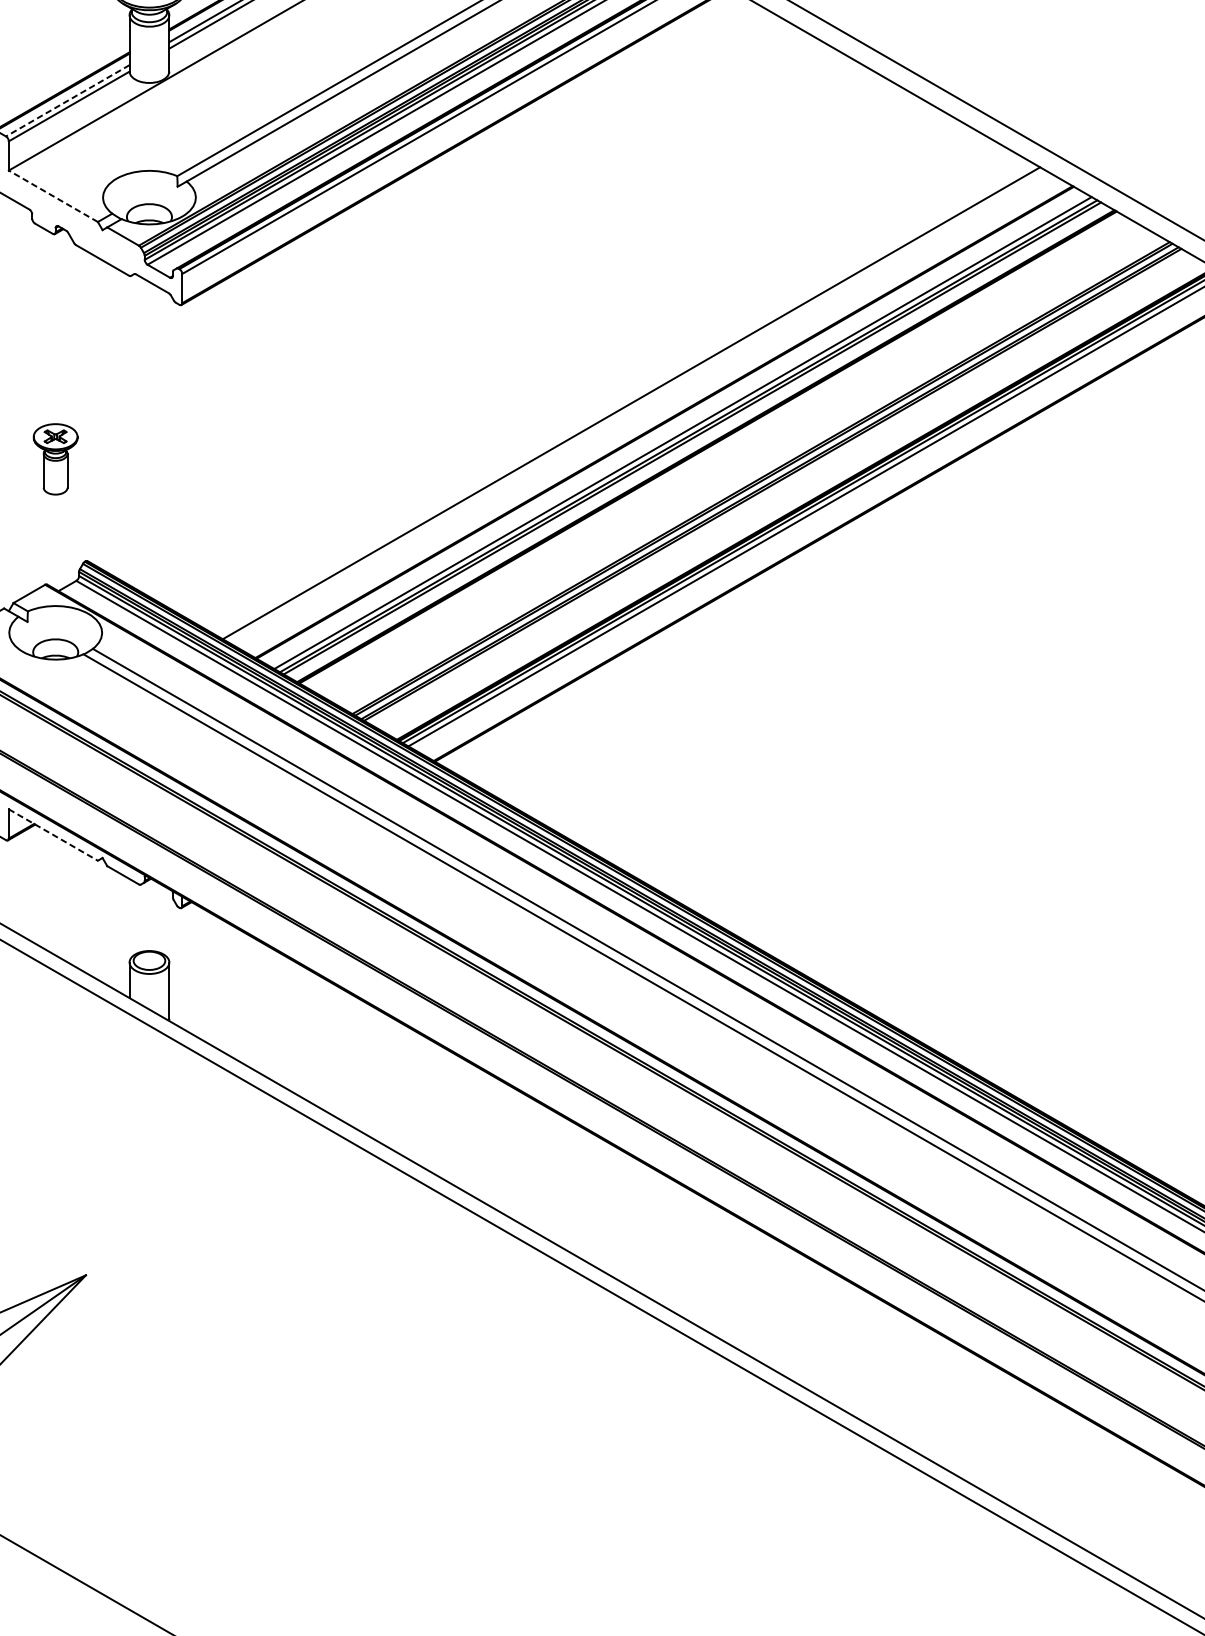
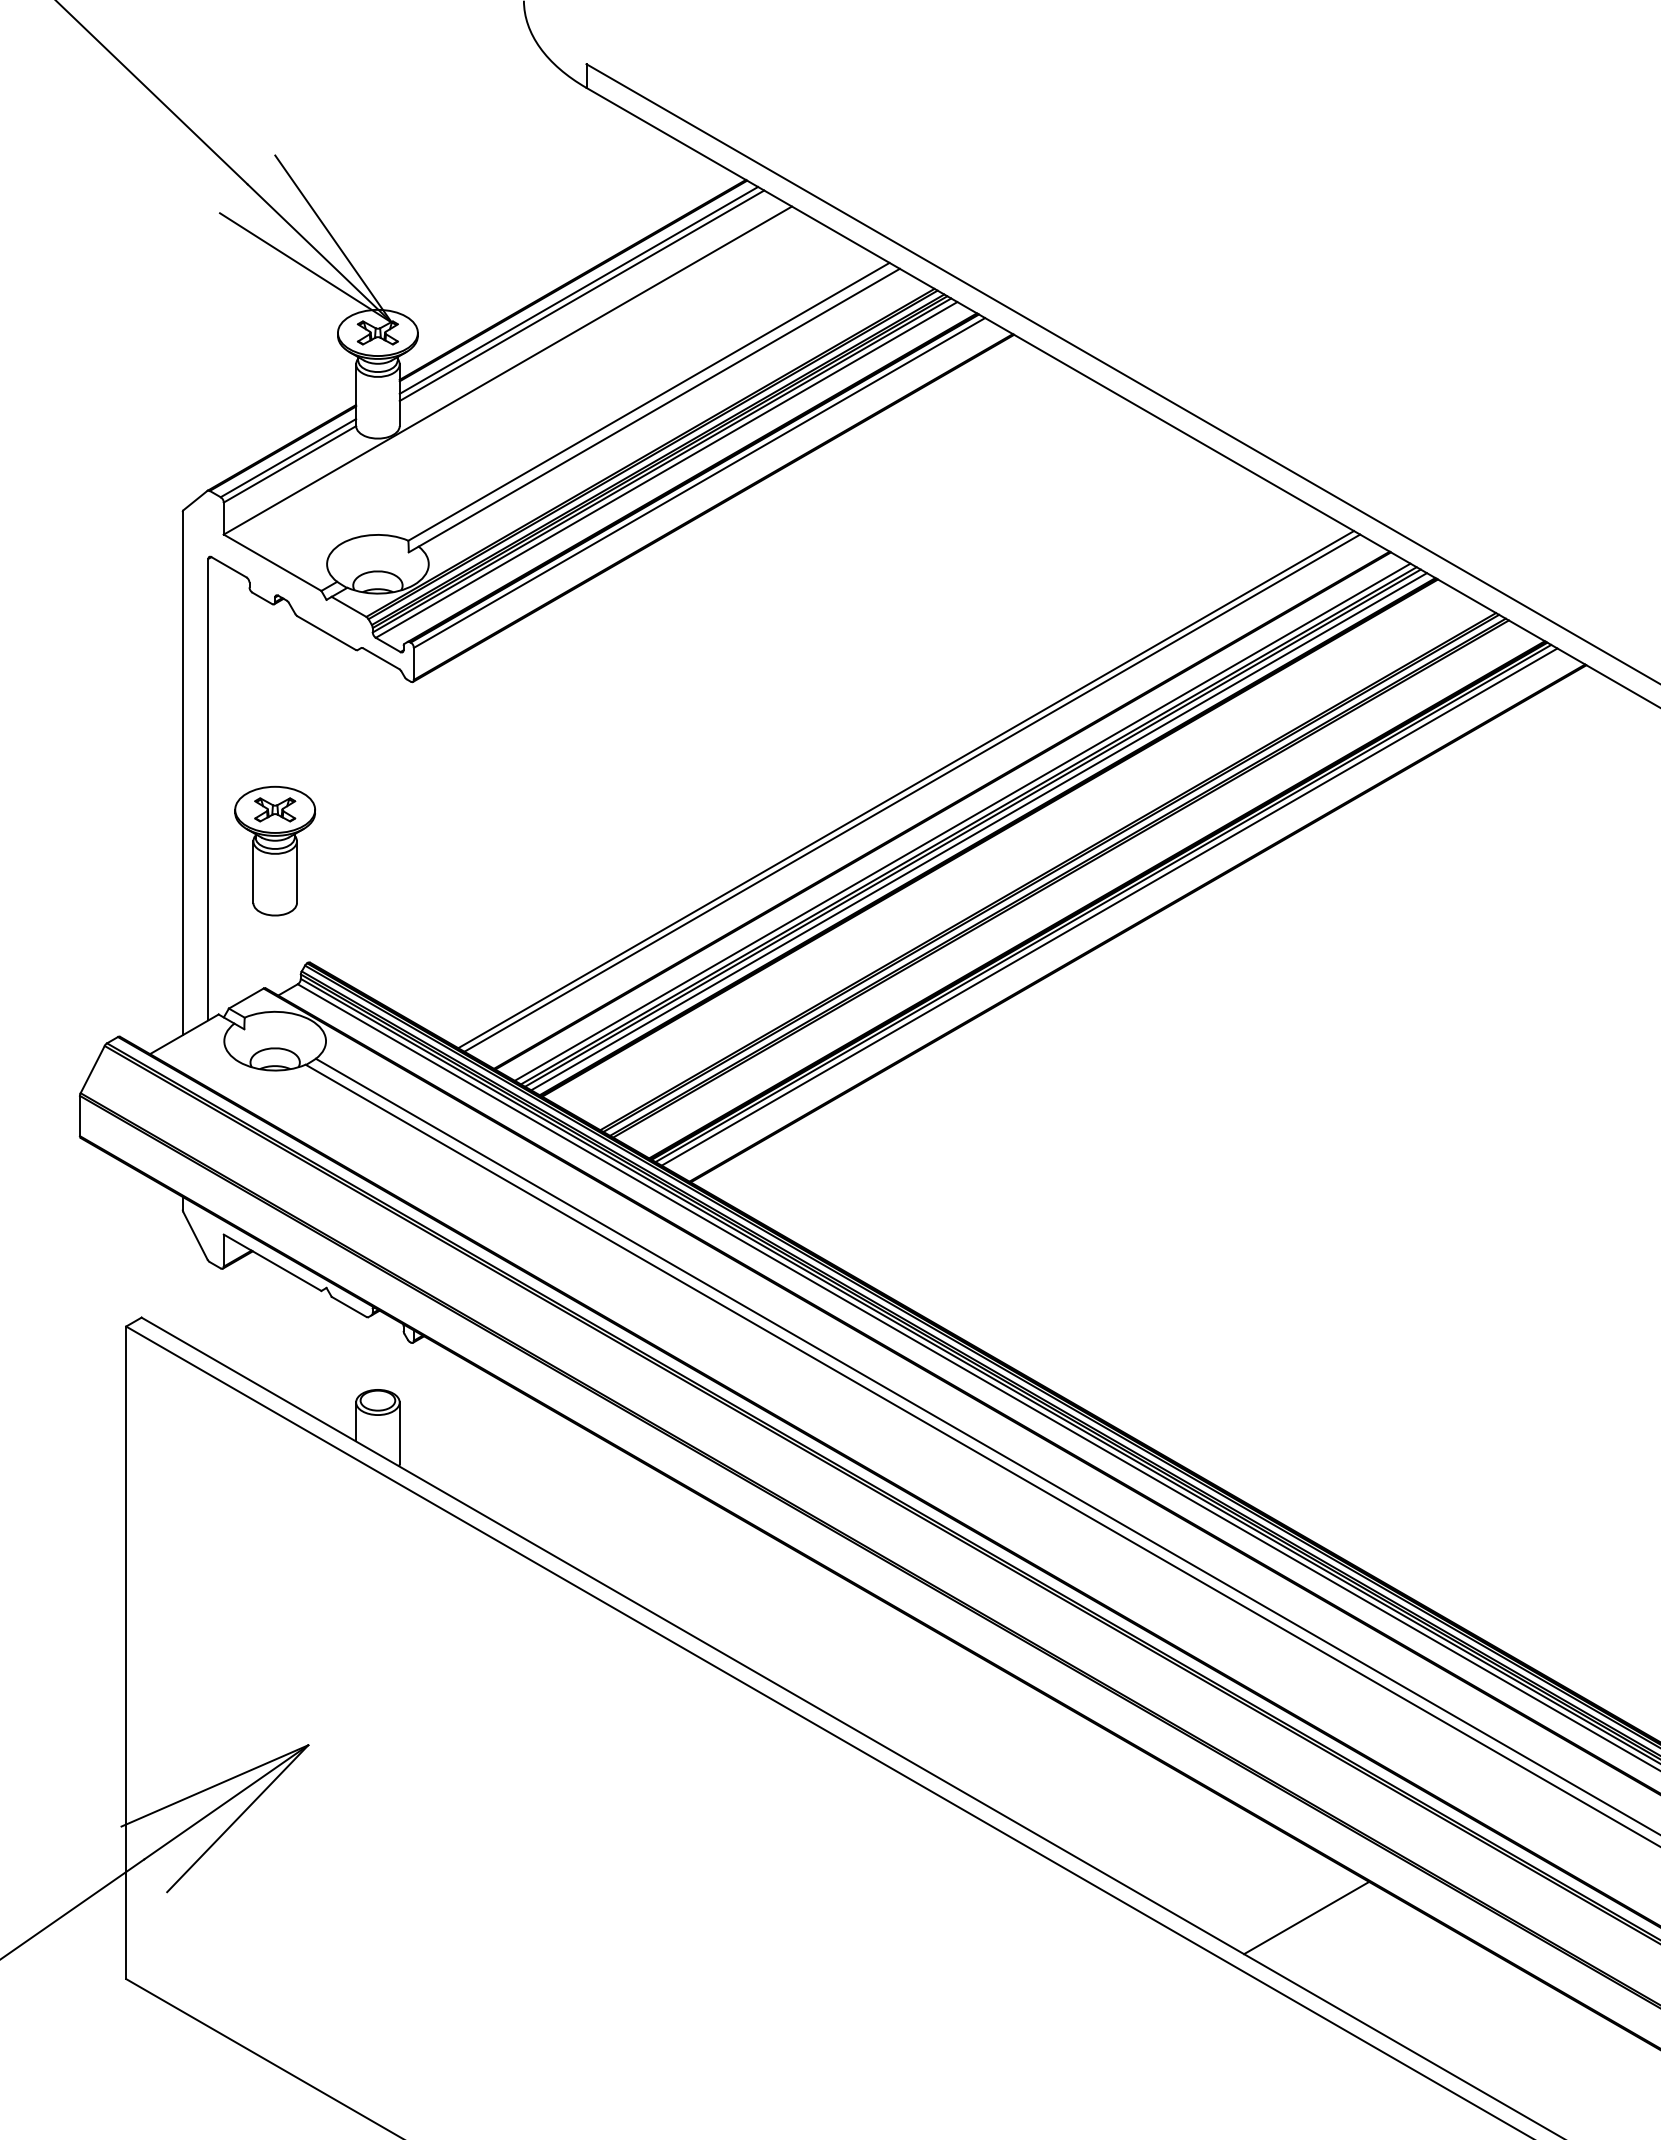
line: (67, 101) -> (288, 458), dashed -> solid
line: (53, 196) -> (272, 562), dashed -> solid
line: (637, 405) -> (912, 792), added
line: (697, 441) -> (978, 831), added
part: (55, 458) -> (274, 850), size x1.67
line: (54, 835) -> (273, 1263), dashed -> solid
line: (996, 1432) -> (1306, 1917), added

